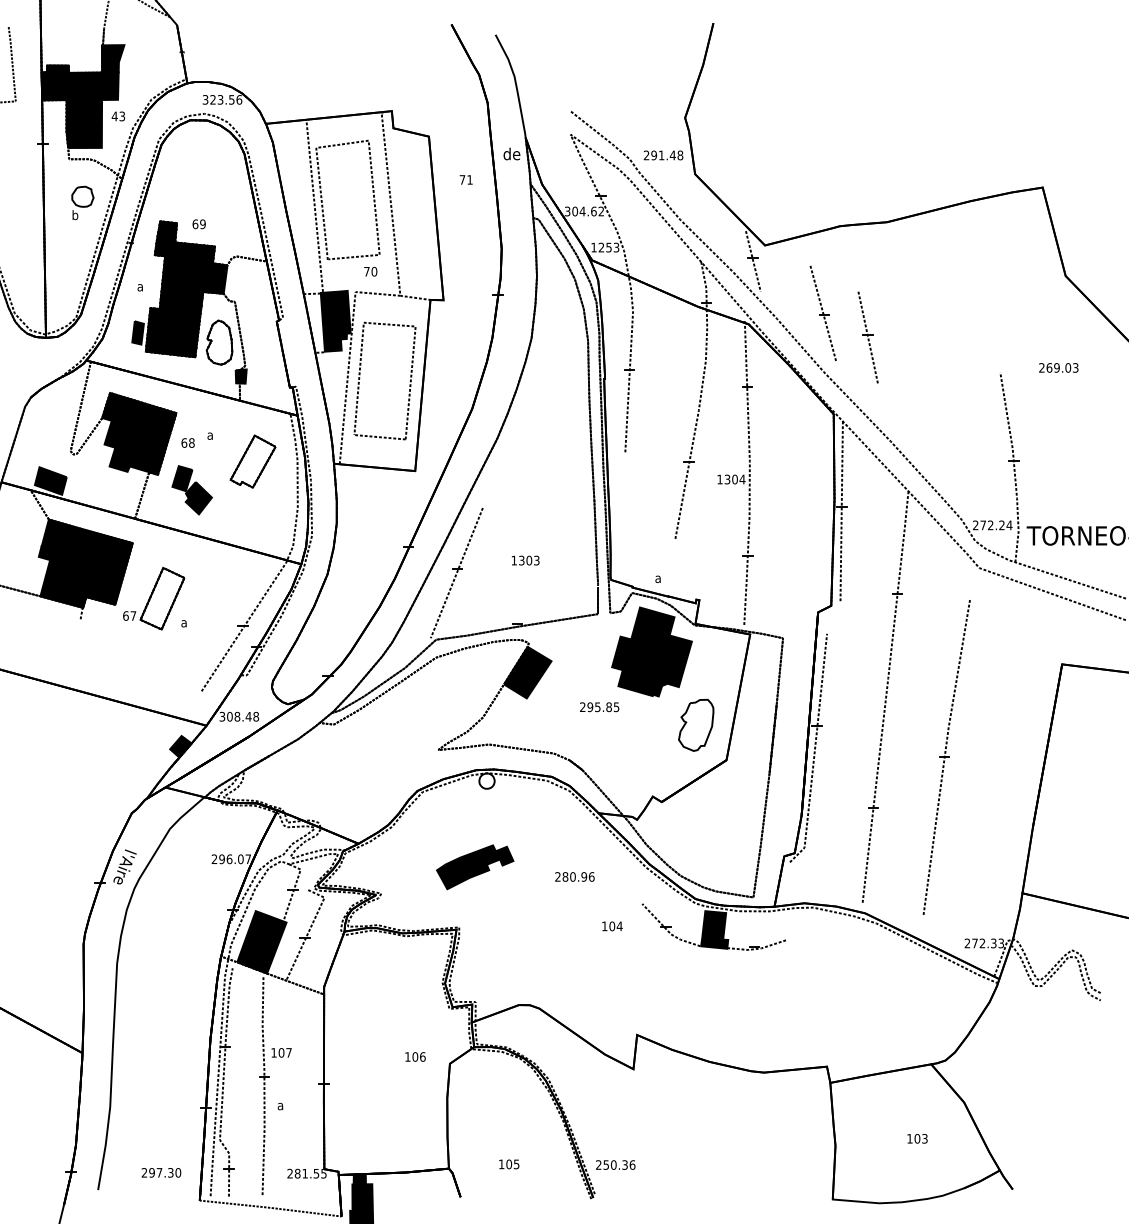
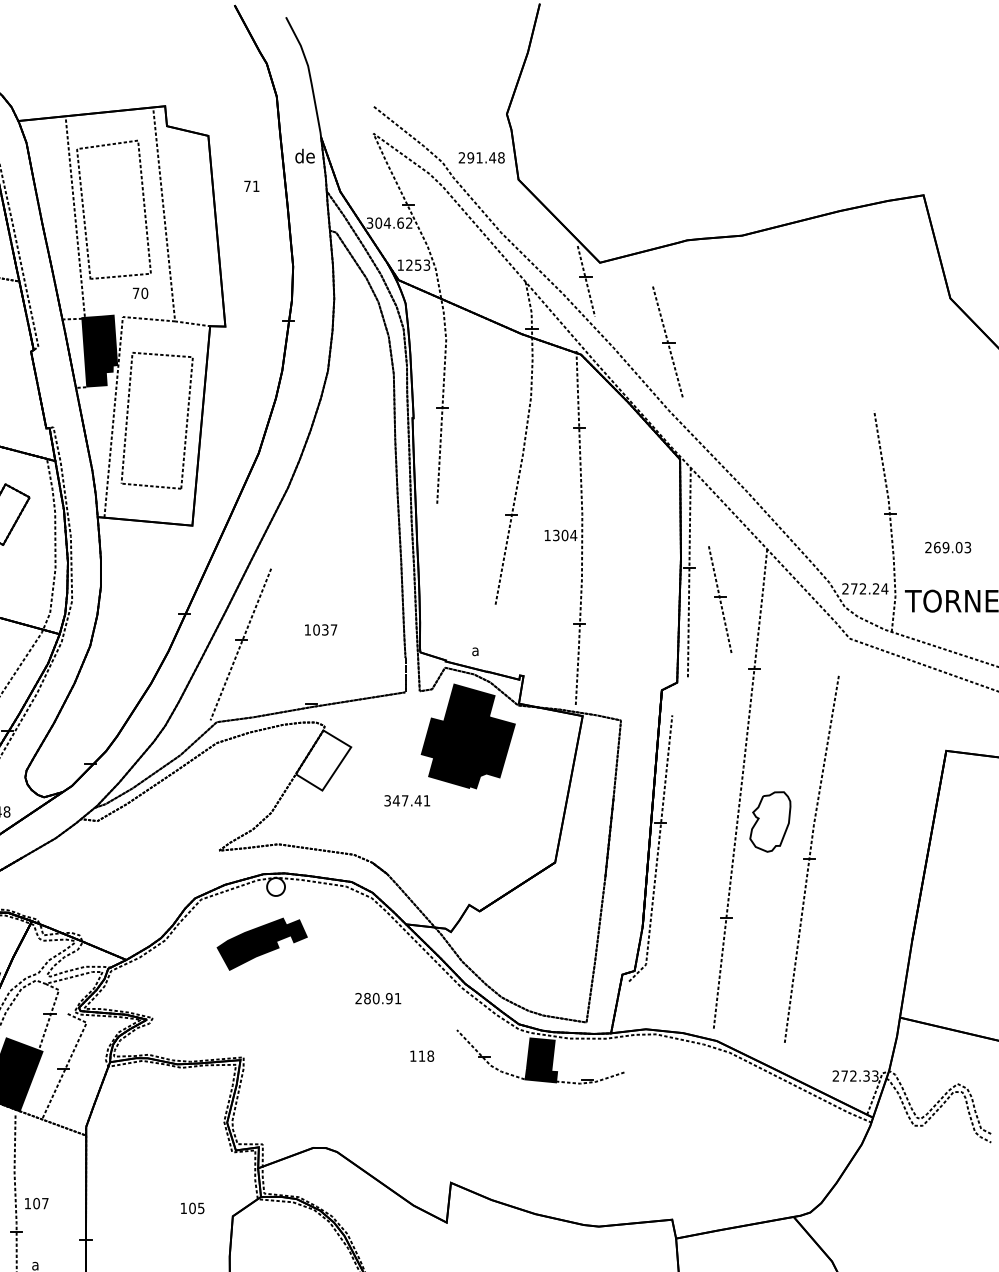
part: (867, 337) -> (719, 599), moved
text: (1058, 367) -> (947, 547), moved
text: (528, 560) -> (324, 629), 1303 -> 1037
fill: (527, 672) -> (323, 760), removed
text: (599, 707) -> (407, 801), 295.85 -> 347.41
part: (696, 724) -> (770, 820), moved
part: (475, 867) -> (262, 944), moved
text: (591, 876) -> (397, 998), 280.96 -> 280.91
text: (615, 926) -> (425, 1056), 104 -> 118
text: (422, 1056) -> (200, 1207), 106 -> 105

